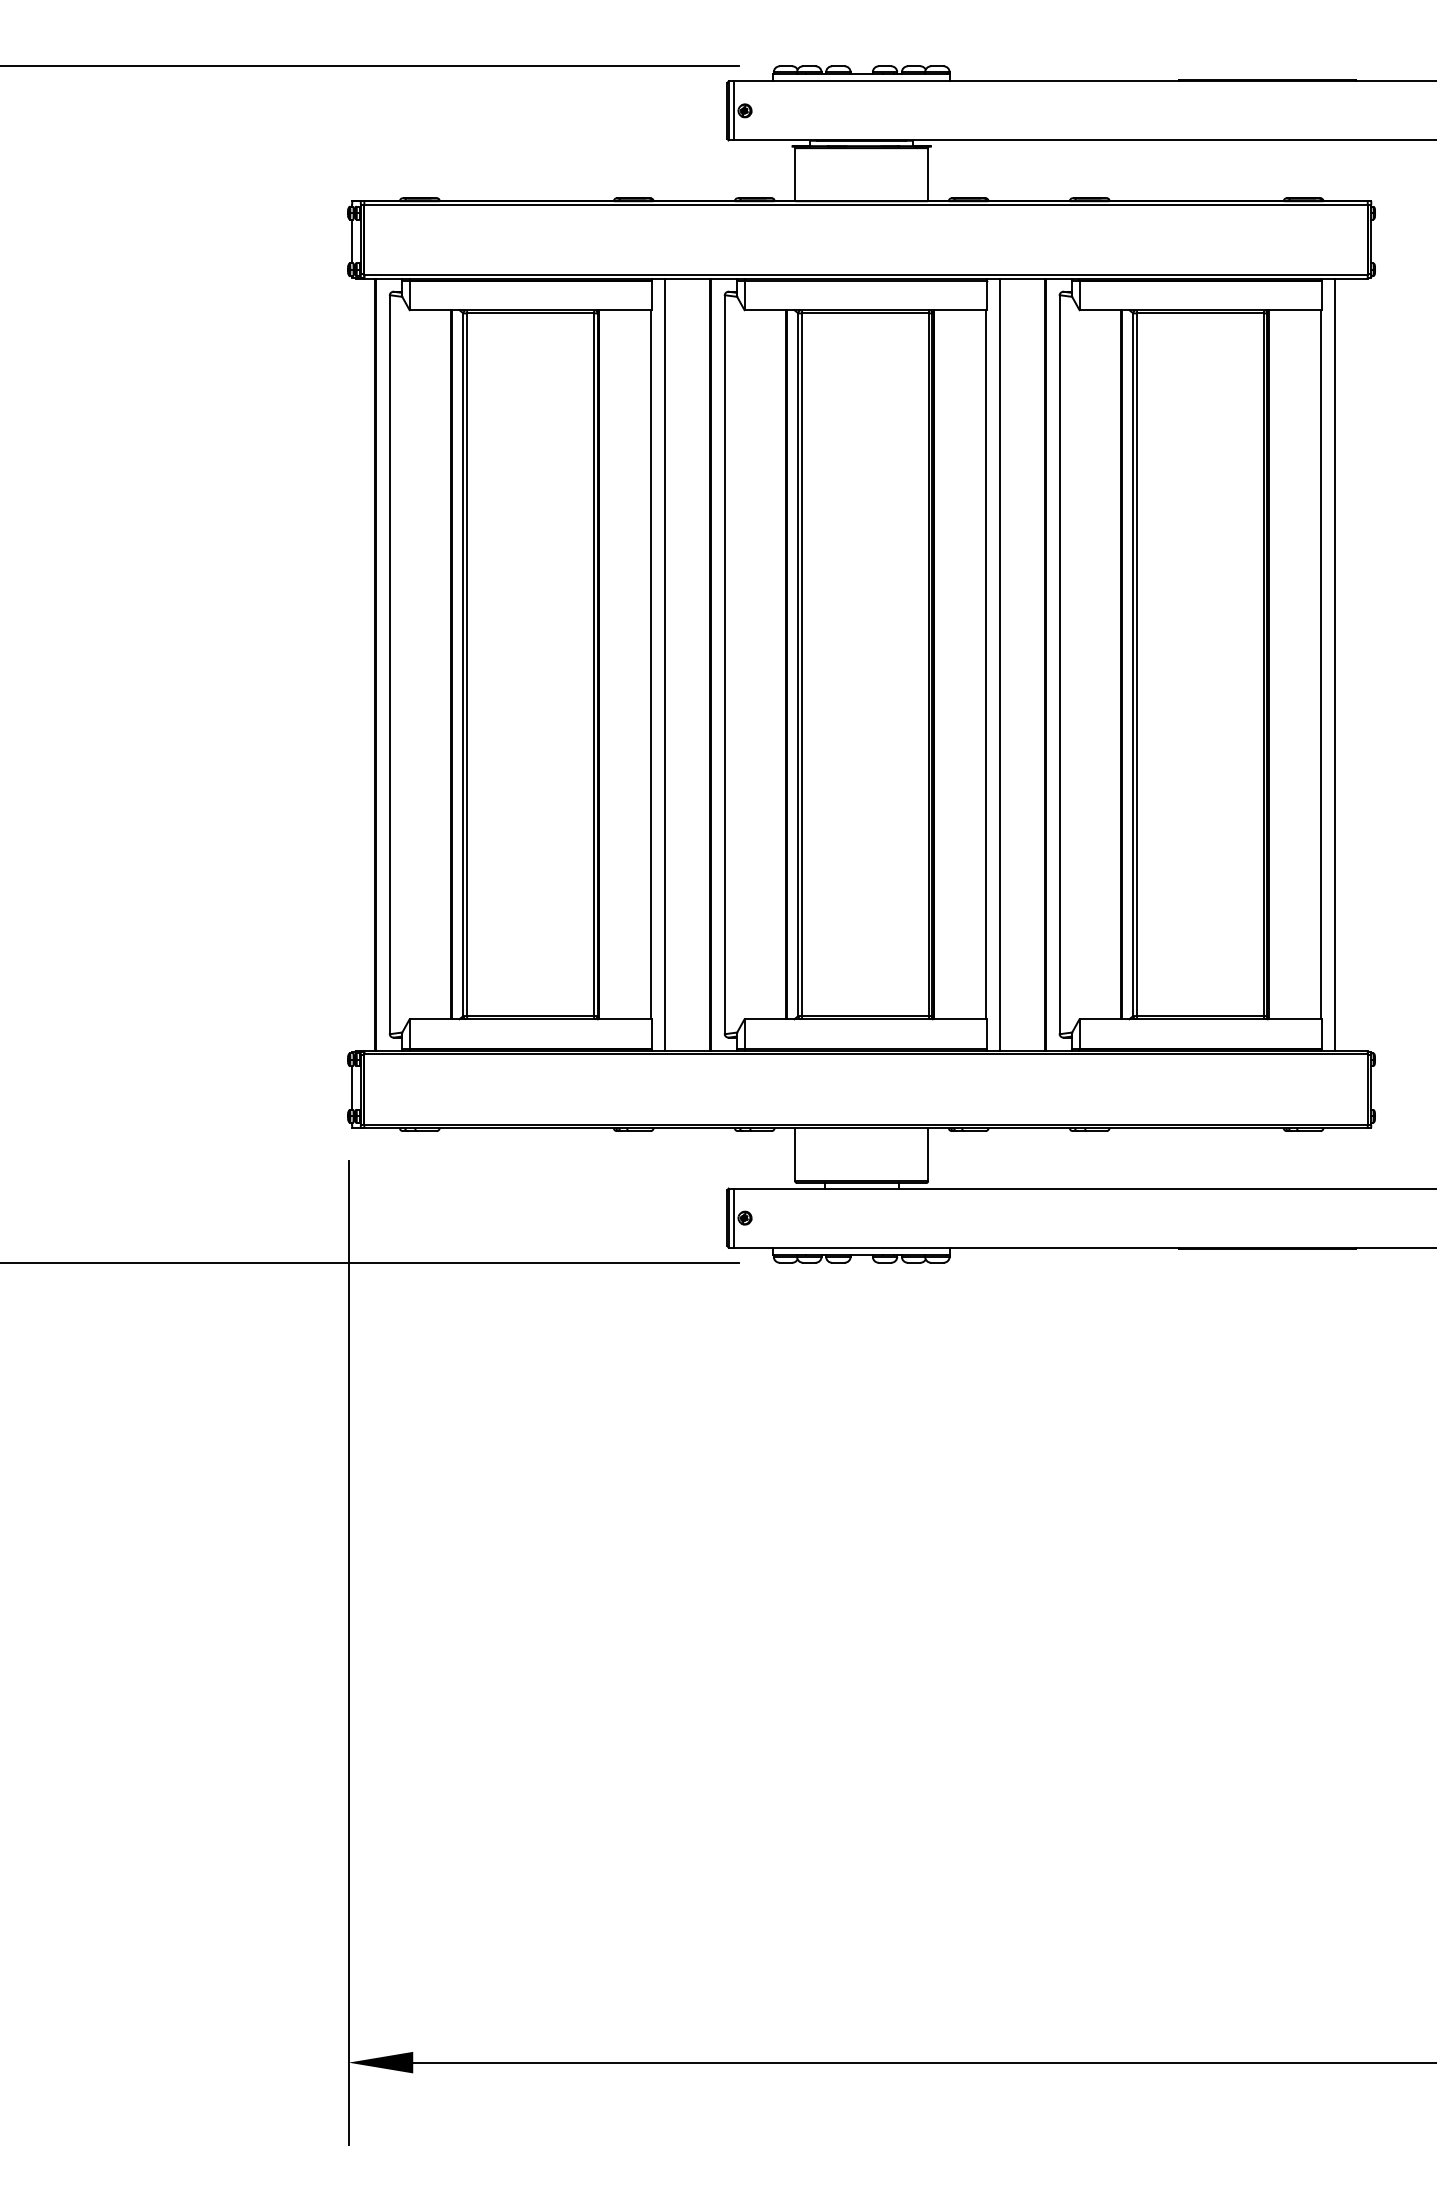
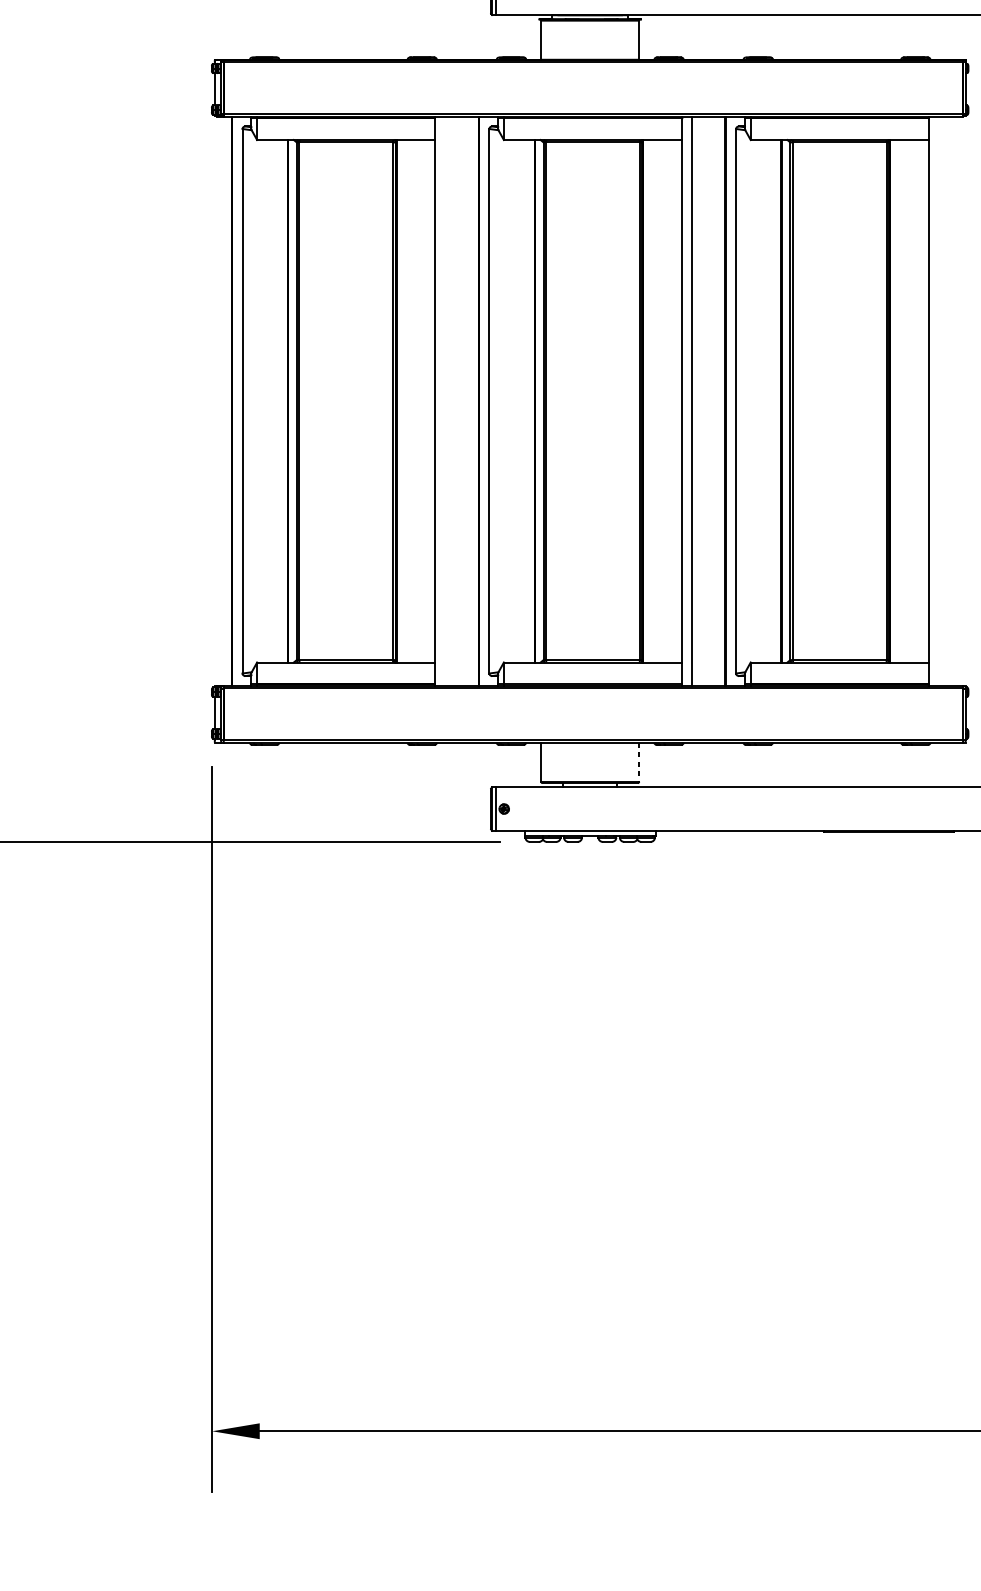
line: (664, 664) -> (444, 401), removed
line: (1334, 664) -> (938, 401), removed
line: (928, 1154) -> (639, 762), solid -> dashed

